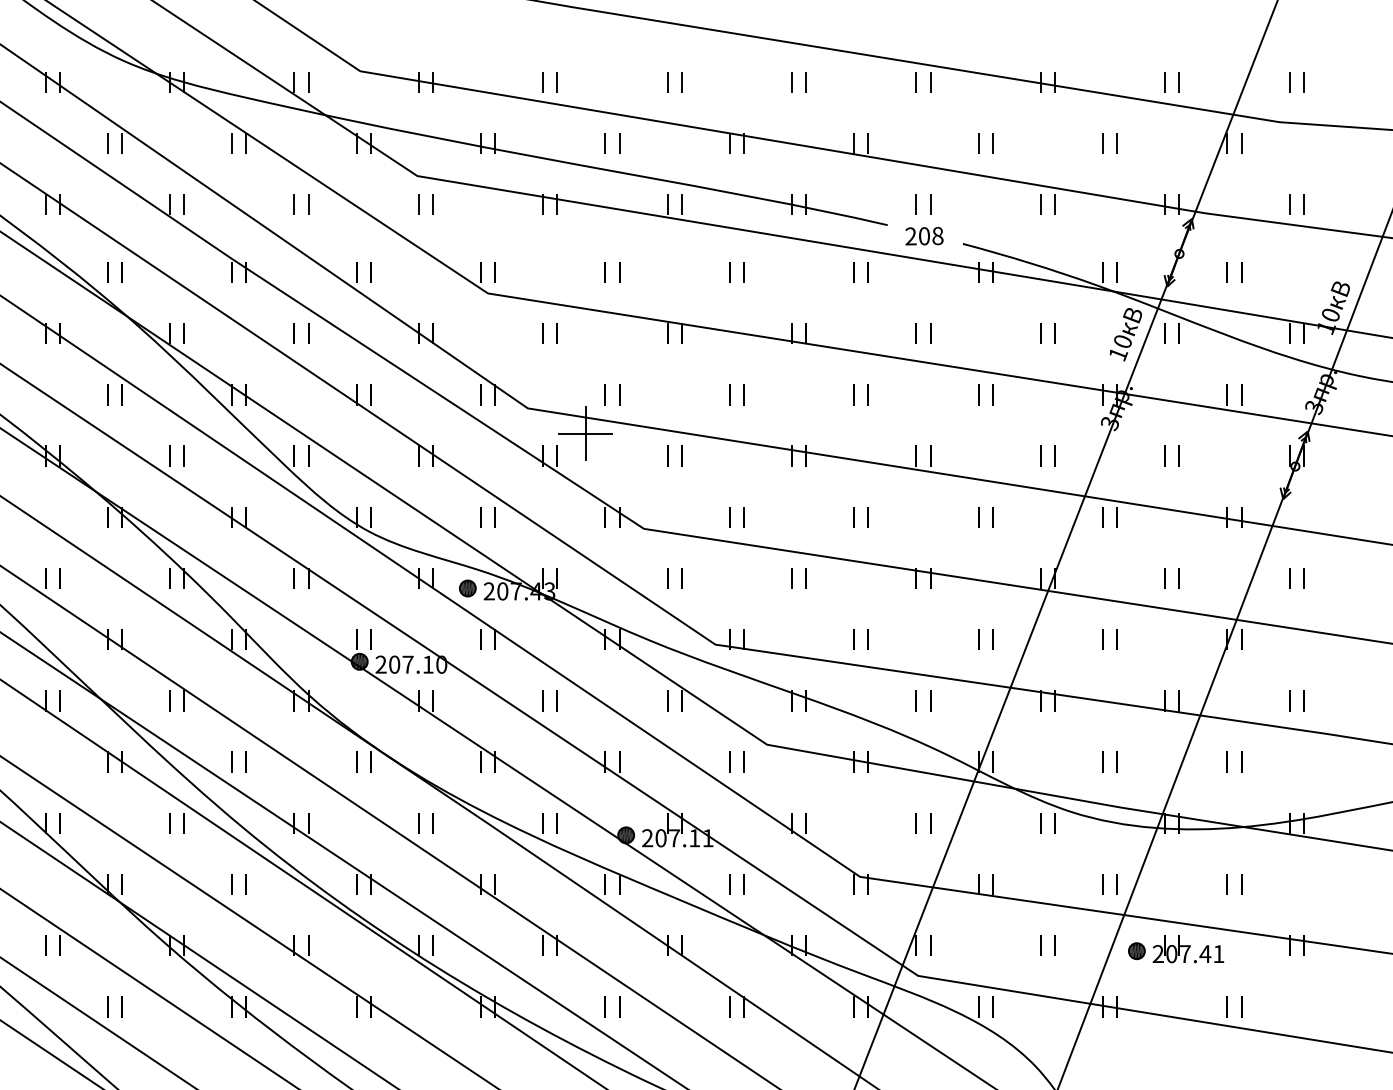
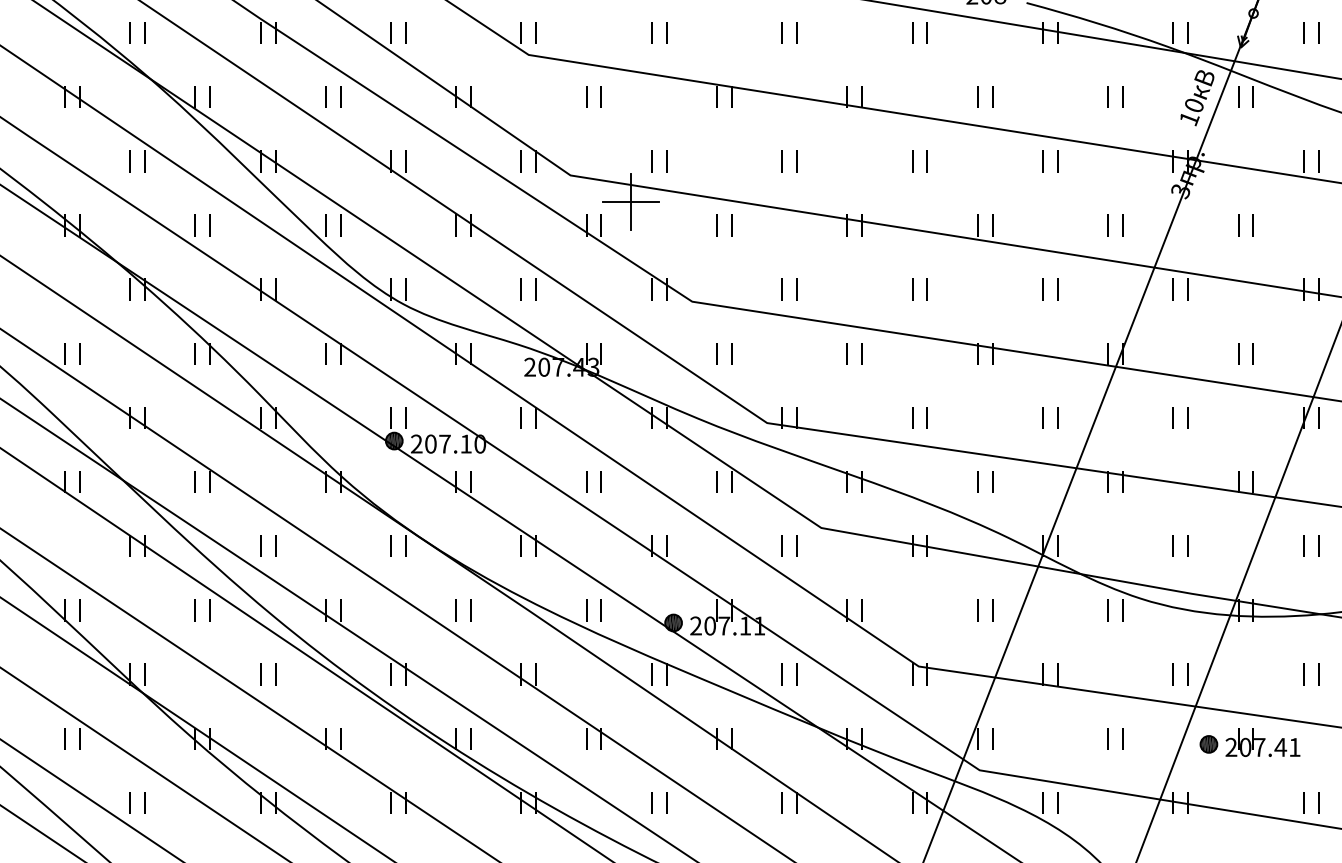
part: (467, 588) -> (507, 364), removed

